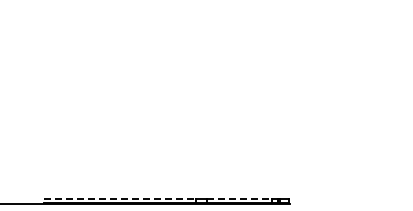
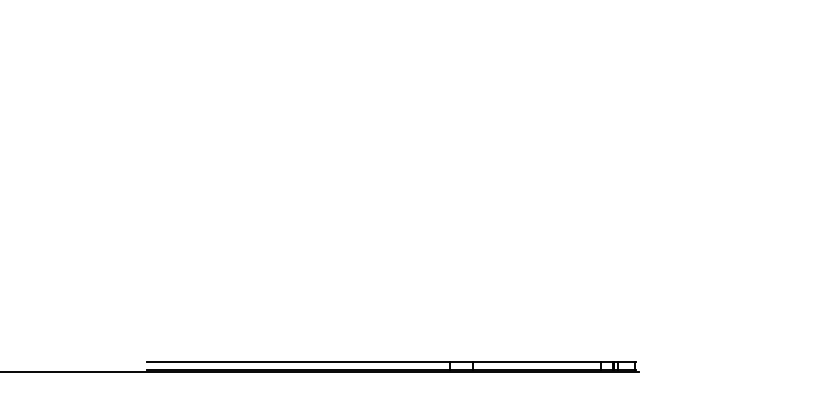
line: (120, 198) -> (299, 360), dashed -> solid
line: (240, 198) -> (539, 360), dashed -> solid

